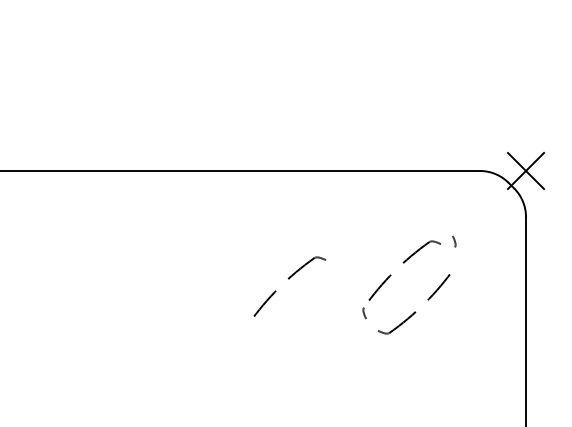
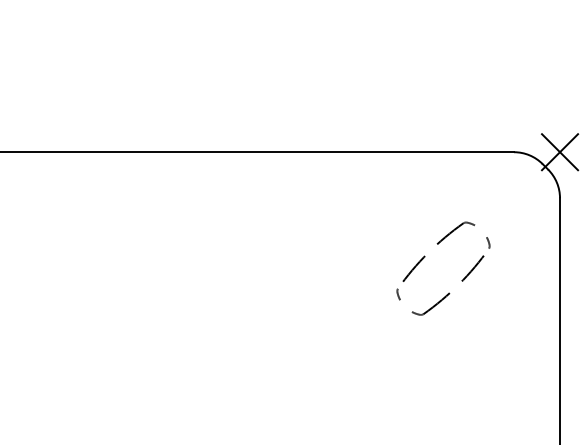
part: (454, 241) -> (488, 242), moved
part: (289, 279) -> (323, 260), removed

